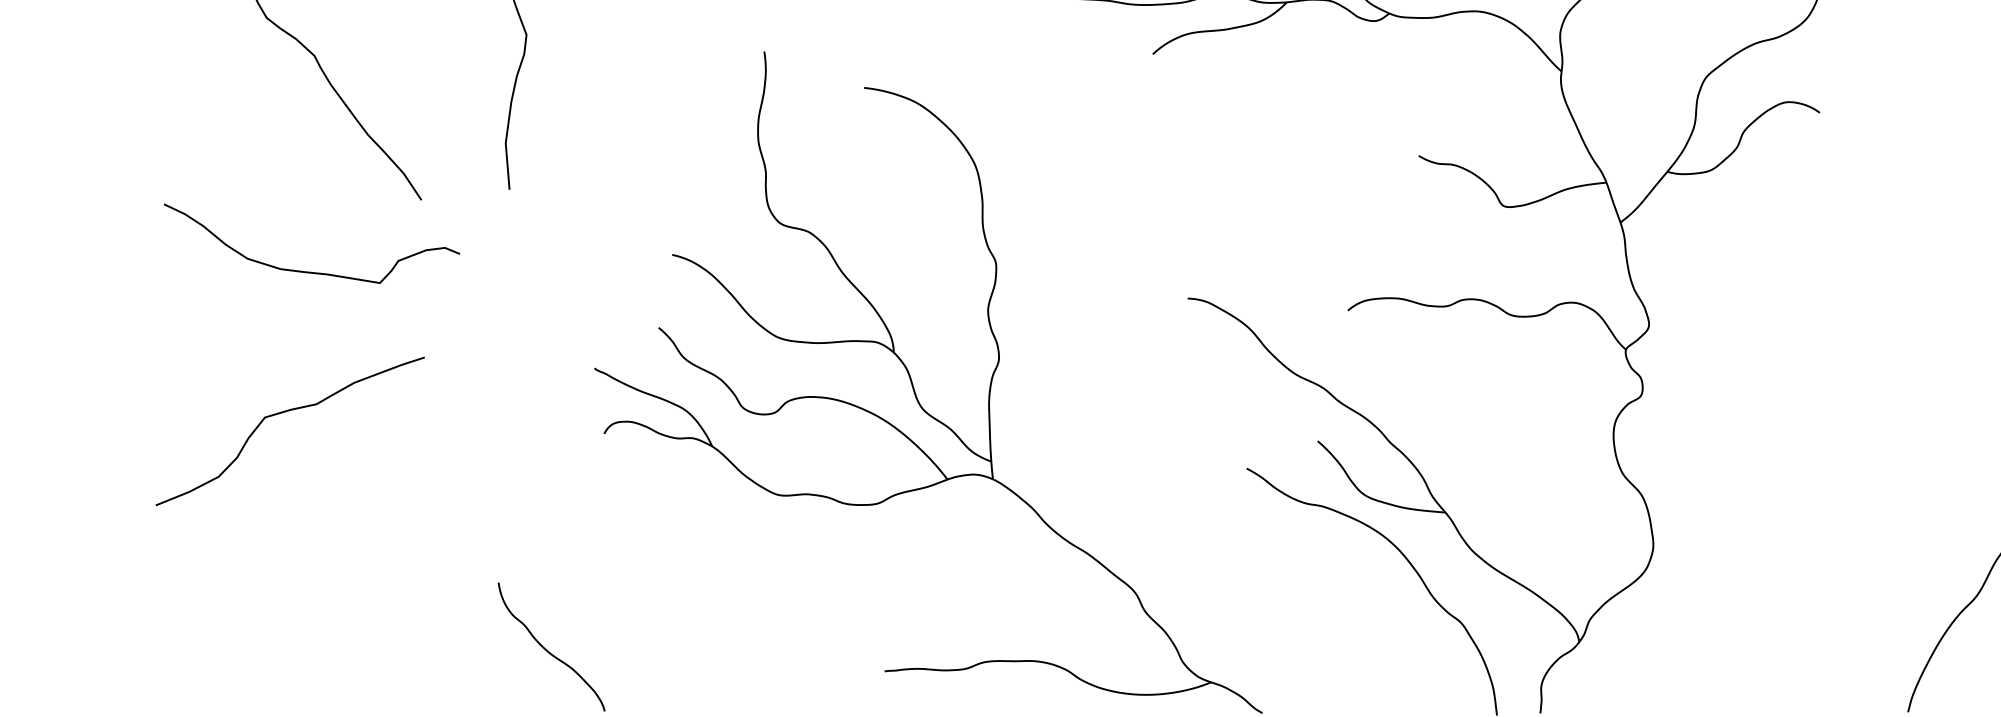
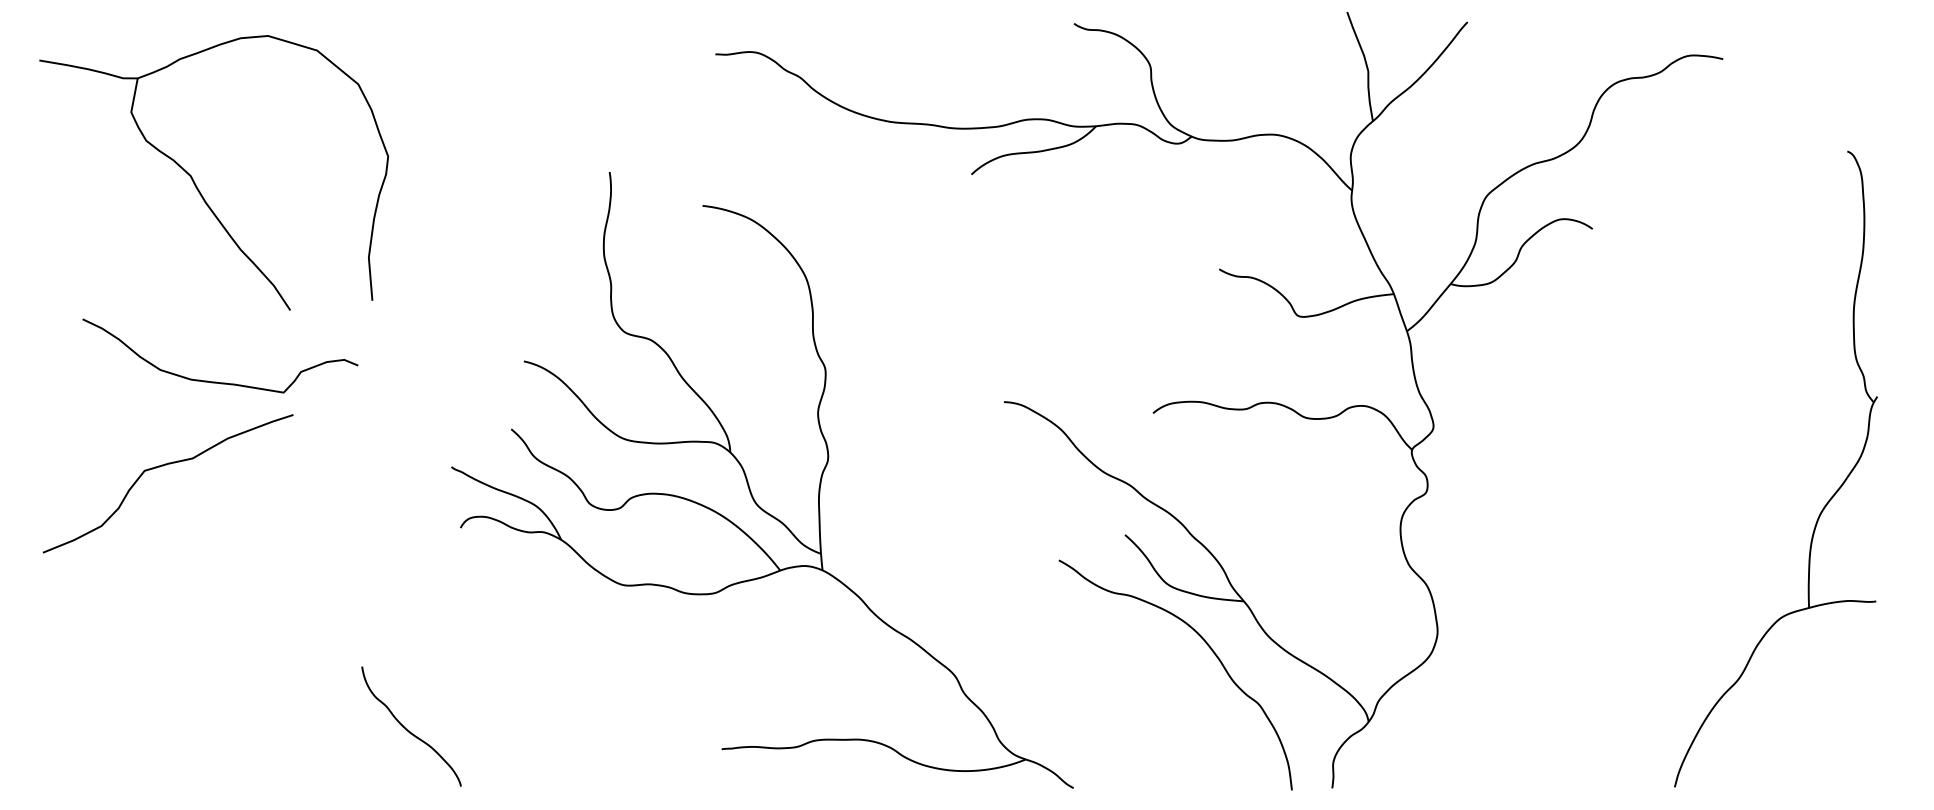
curve: (307, 271) -> (216, 381), moved
curve: (285, 412) -> (163, 466), moved

